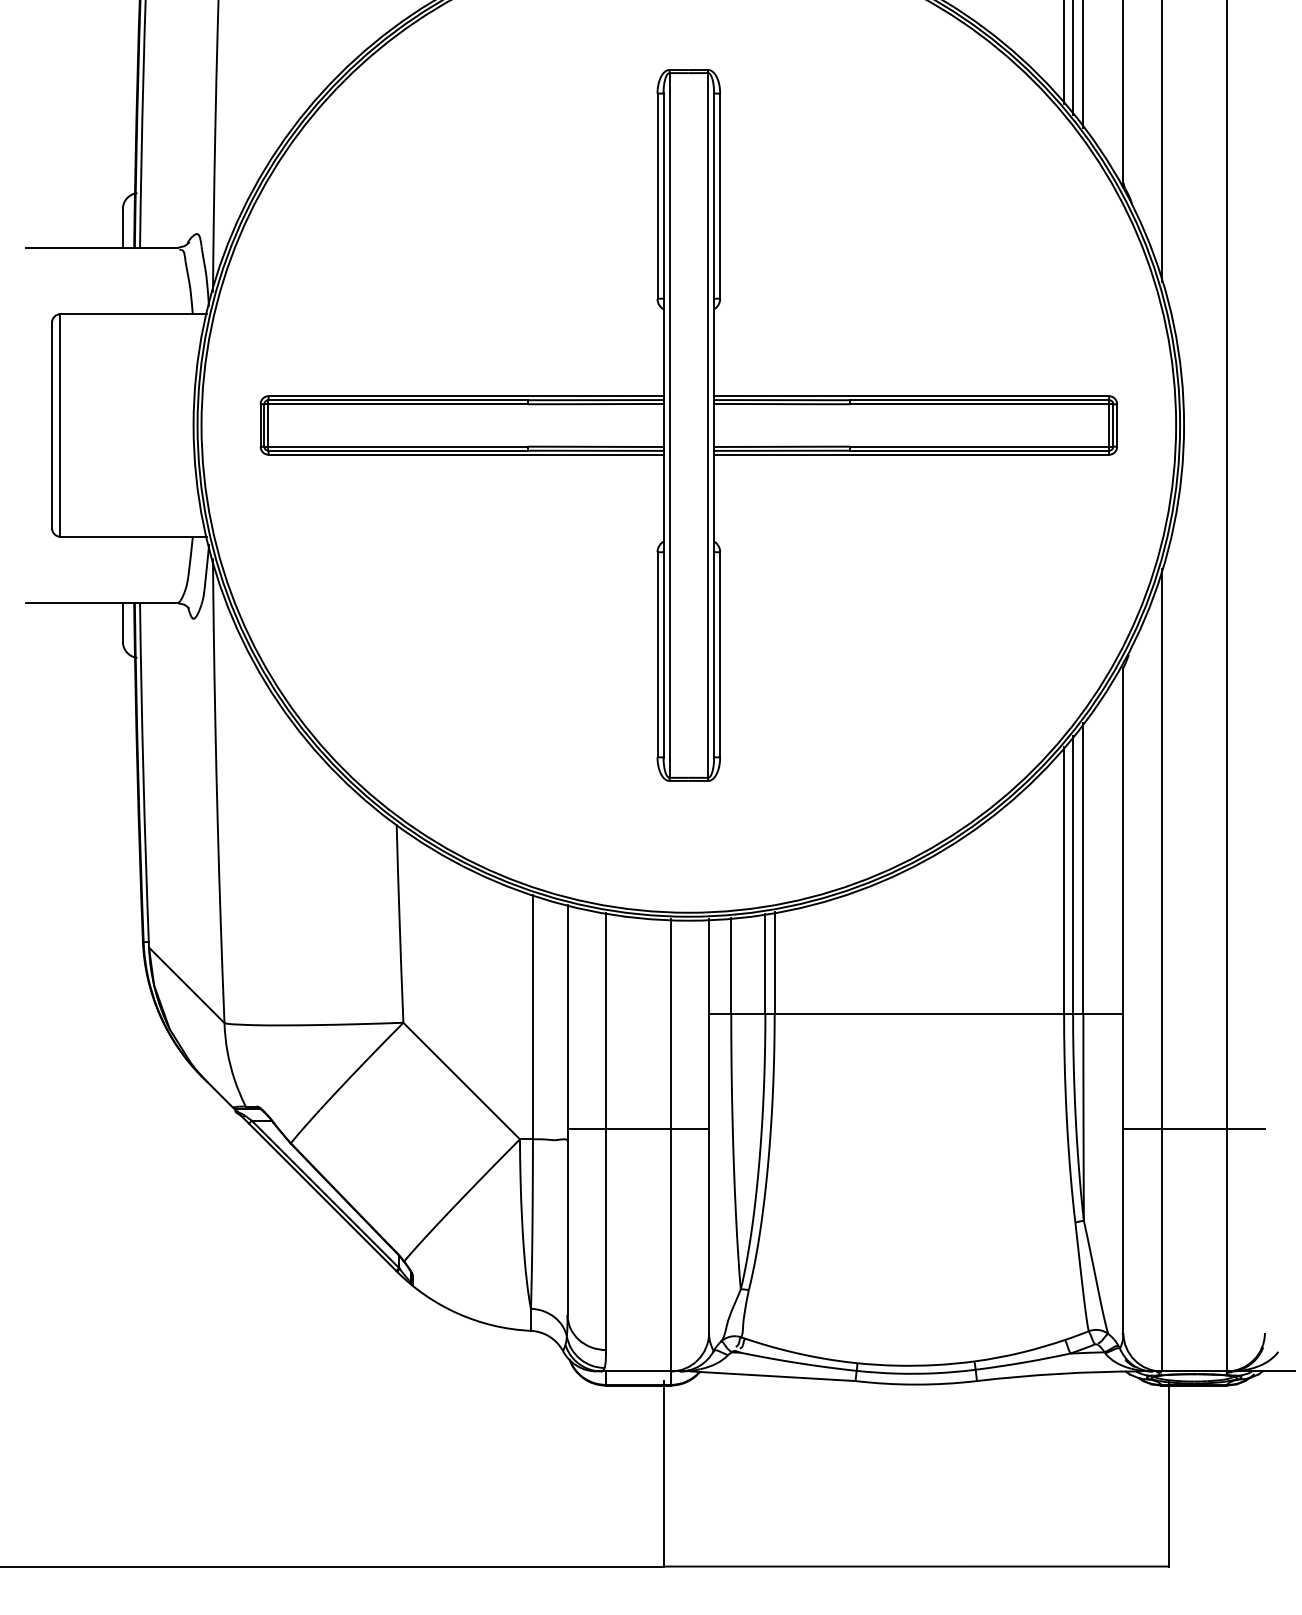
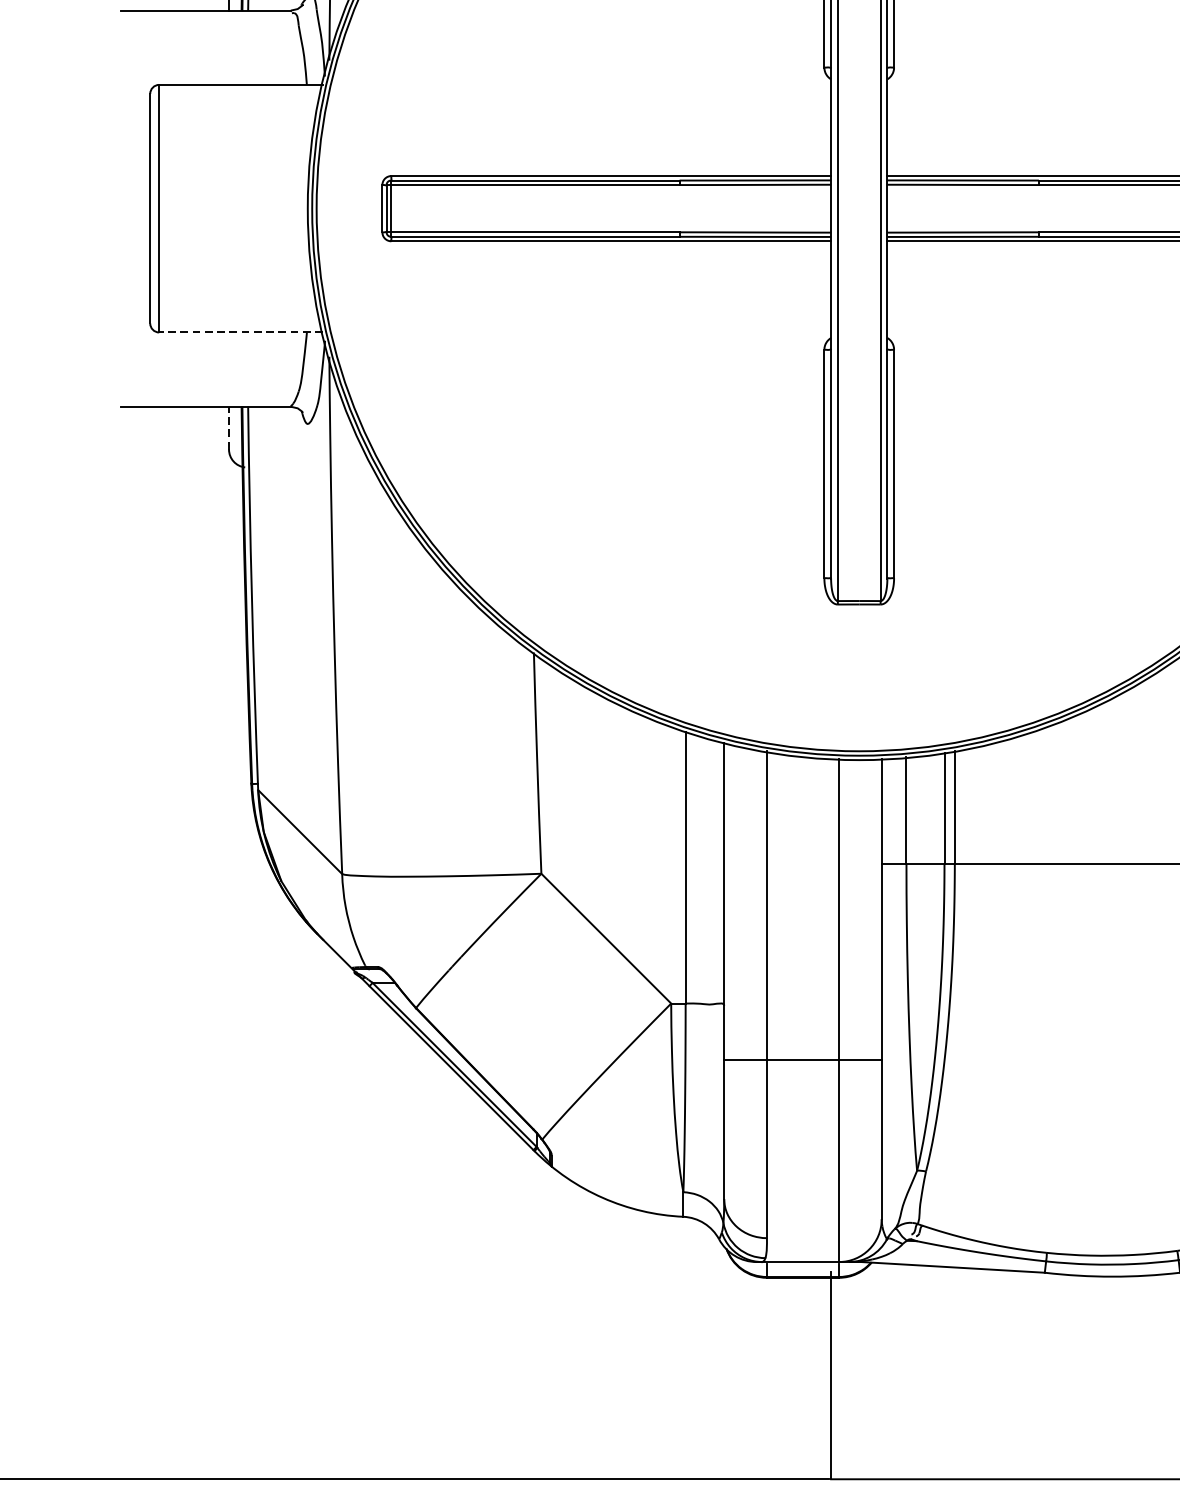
line: (133, 536) -> (240, 332), solid -> dashed
line: (122, 622) -> (228, 428), solid -> dashed
line: (638, 1128) -> (803, 1059), moved

